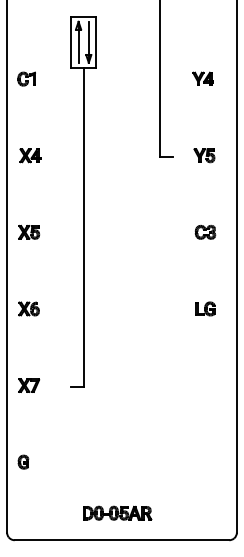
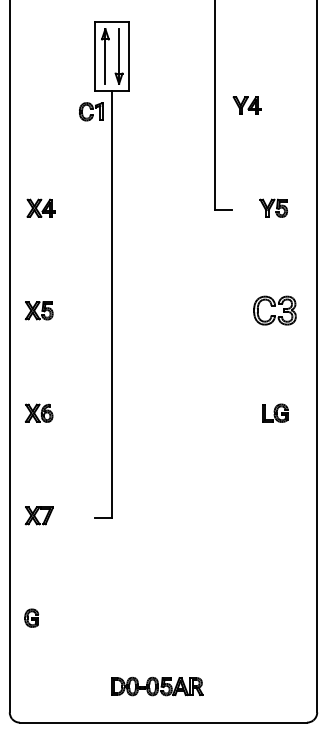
part: (27, 78) -> (91, 111), moved
part: (202, 78) -> (246, 105), moved
part: (205, 232) -> (275, 310), size x1.6

